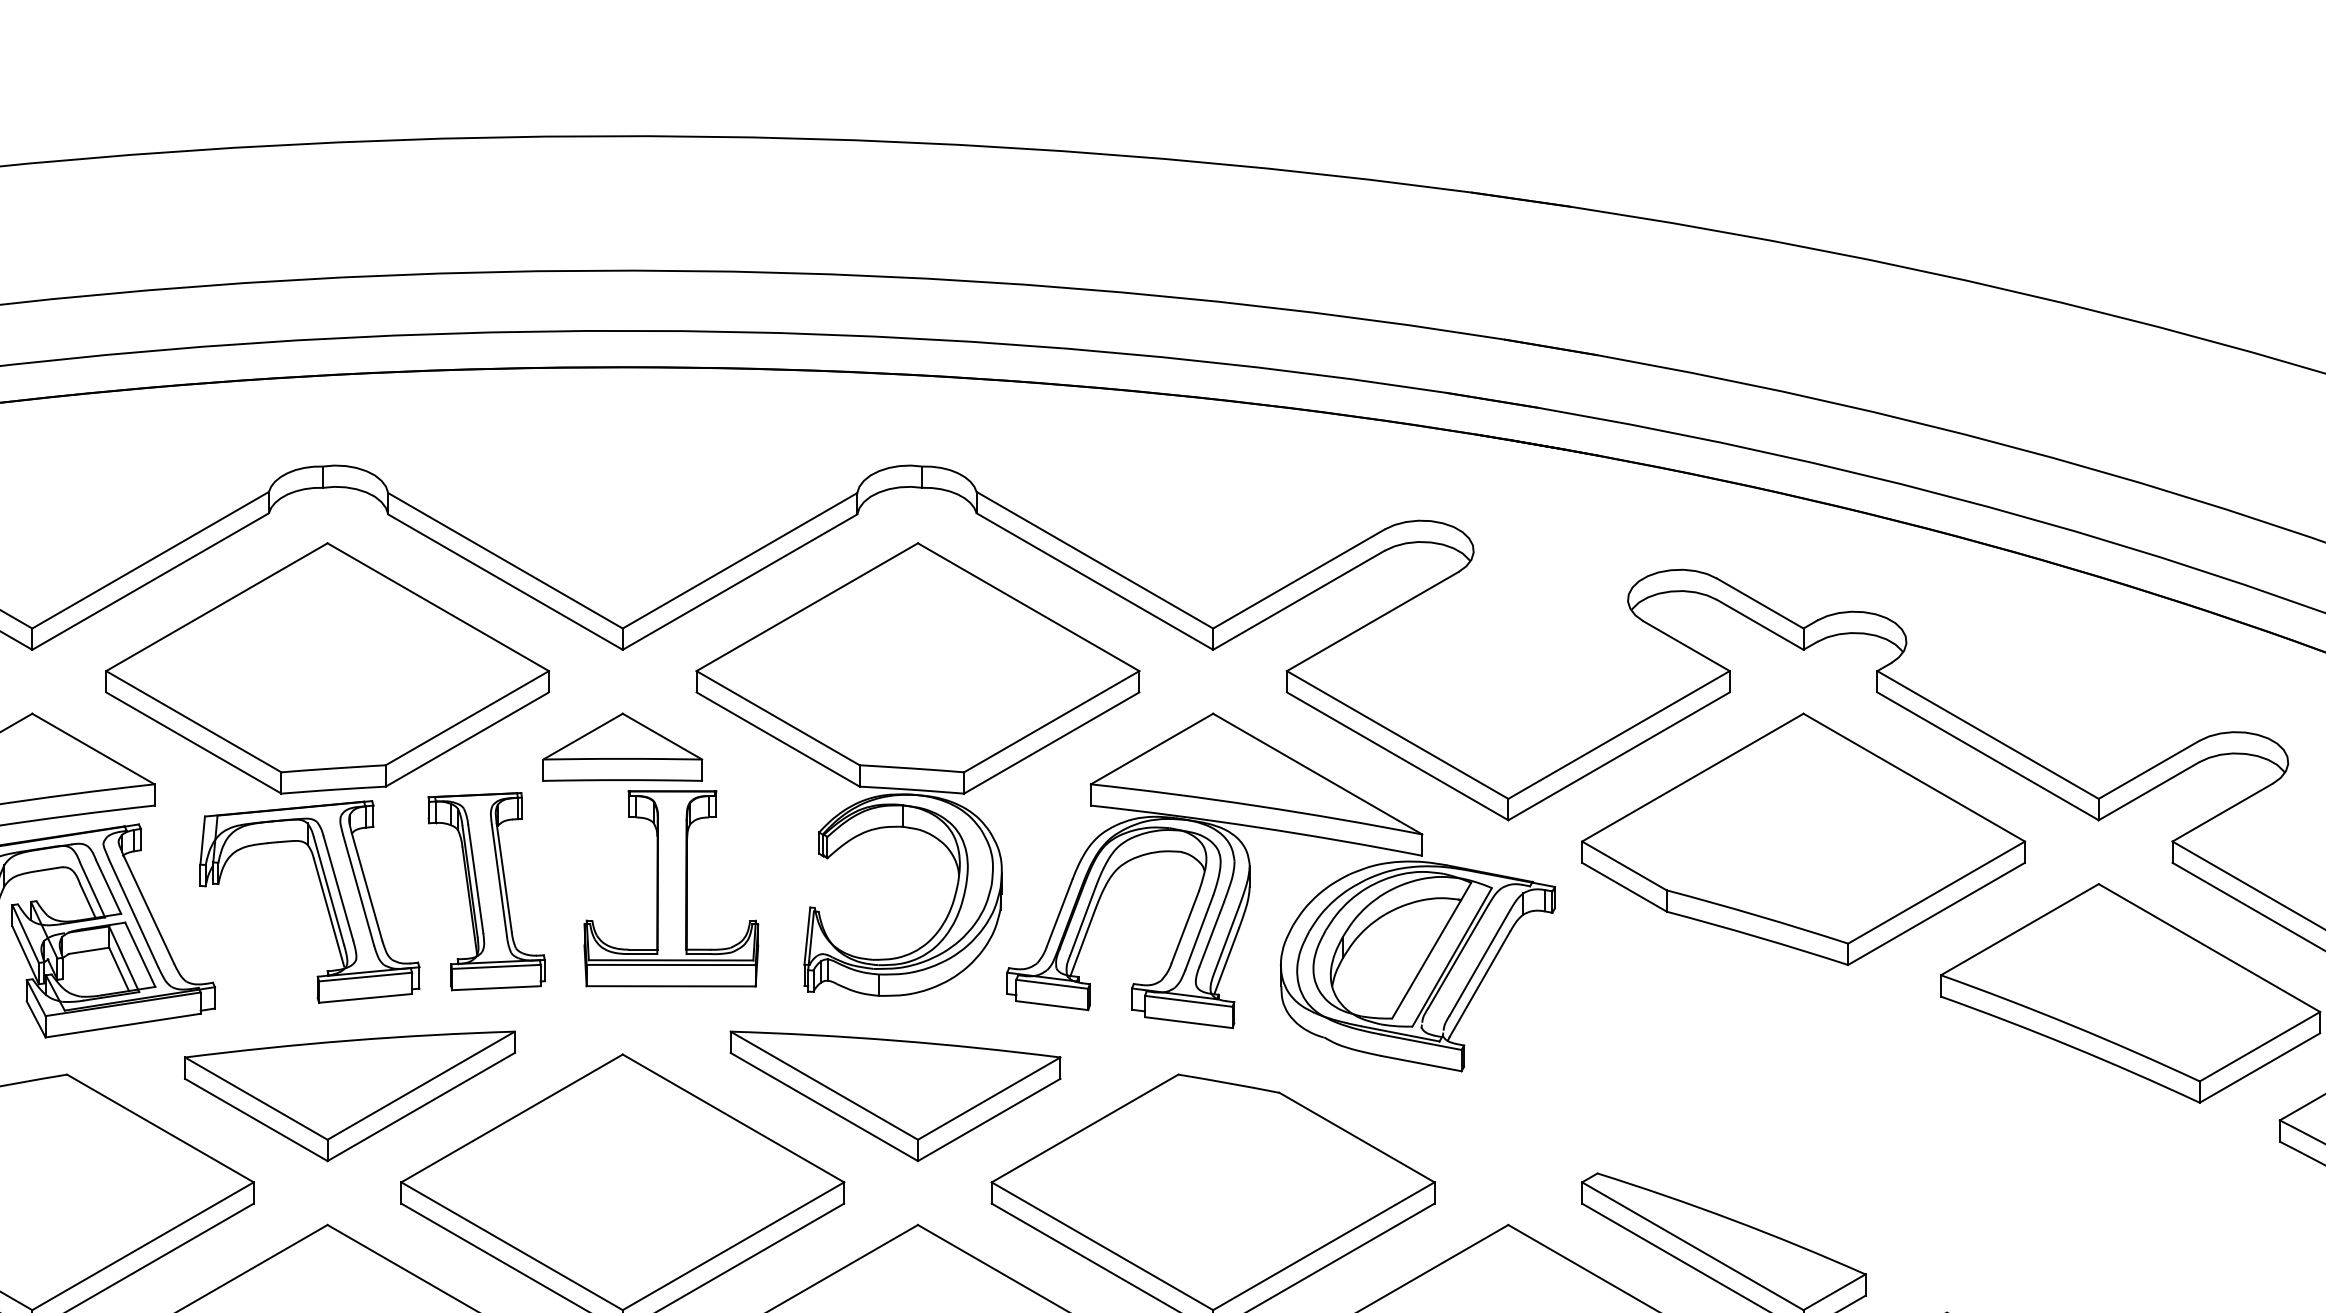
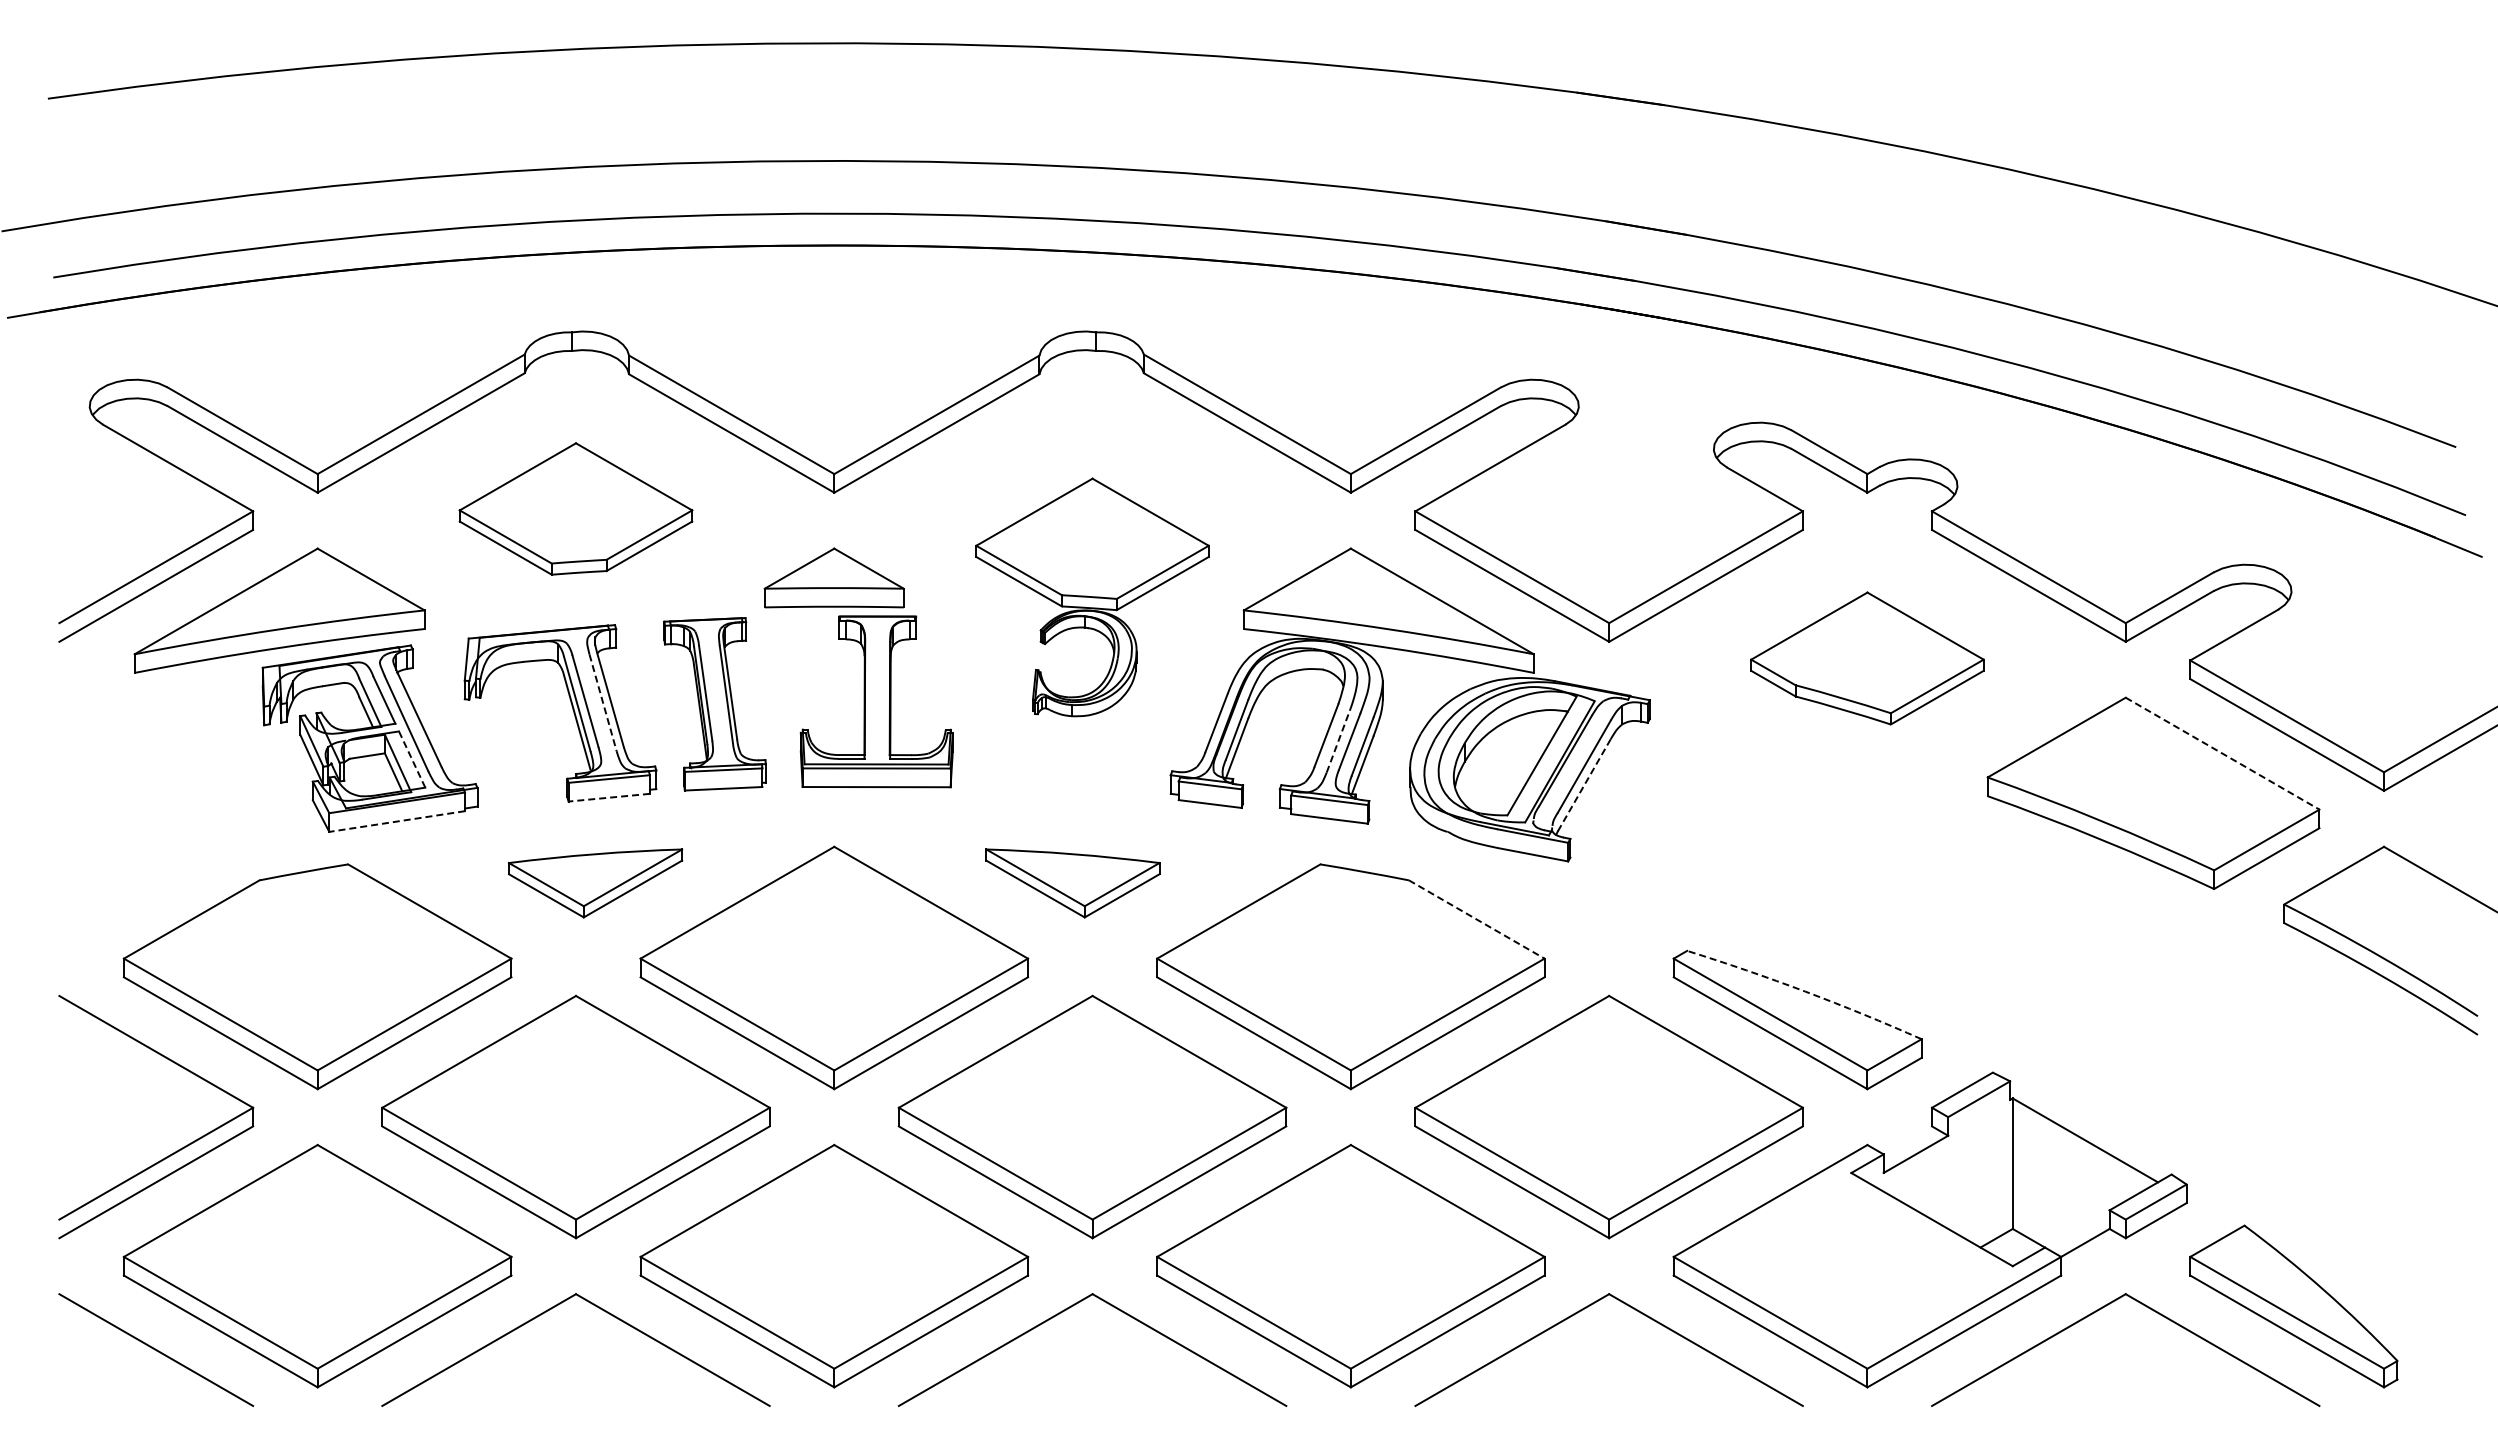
part: (326, 667) -> (575, 508), size x0.6
part: (917, 769) -> (1092, 597), size x0.6
part: (1803, 839) -> (1867, 658), size x0.6
line: (358, 890) -> (603, 703), solid -> dashed
line: (1199, 931) -> (1338, 739), solid -> dashed
line: (2209, 947) -> (2222, 753), solid -> dashed
line: (139, 954) -> (411, 759), solid -> dashed
line: (1480, 984) -> (1584, 785), solid -> dashed
line: (365, 998) -> (609, 797), solid -> dashed
line: (123, 1025) -> (397, 821), solid -> dashed
part: (349, 1096) -> (595, 883), size x0.6
part: (895, 1096) -> (1072, 883), size x0.6
line: (1357, 1137) -> (1477, 919), solid -> dashed
arc: (1732, 1219) -> (1805, 991), solid -> dashed

